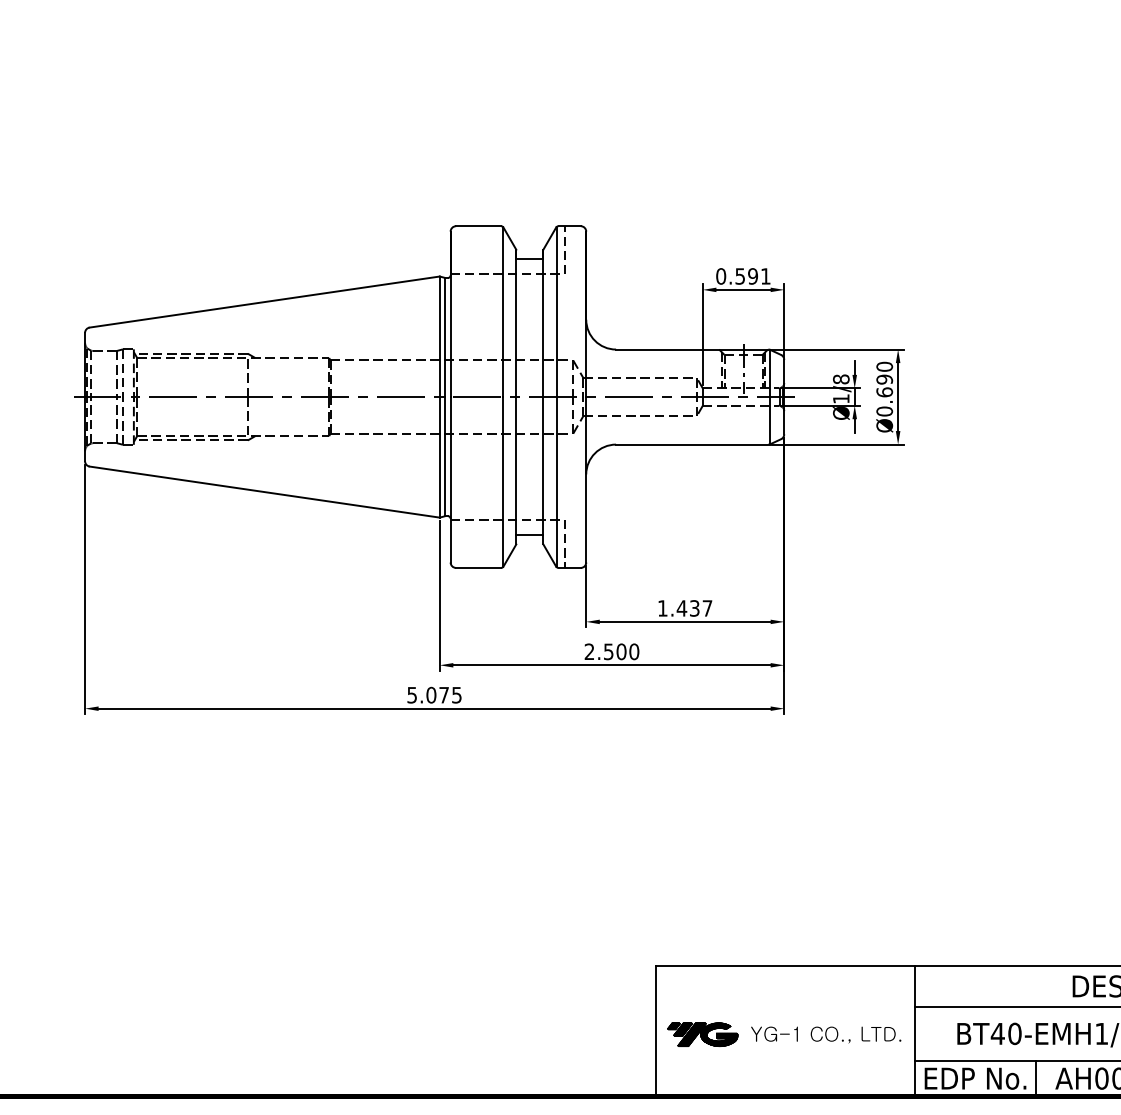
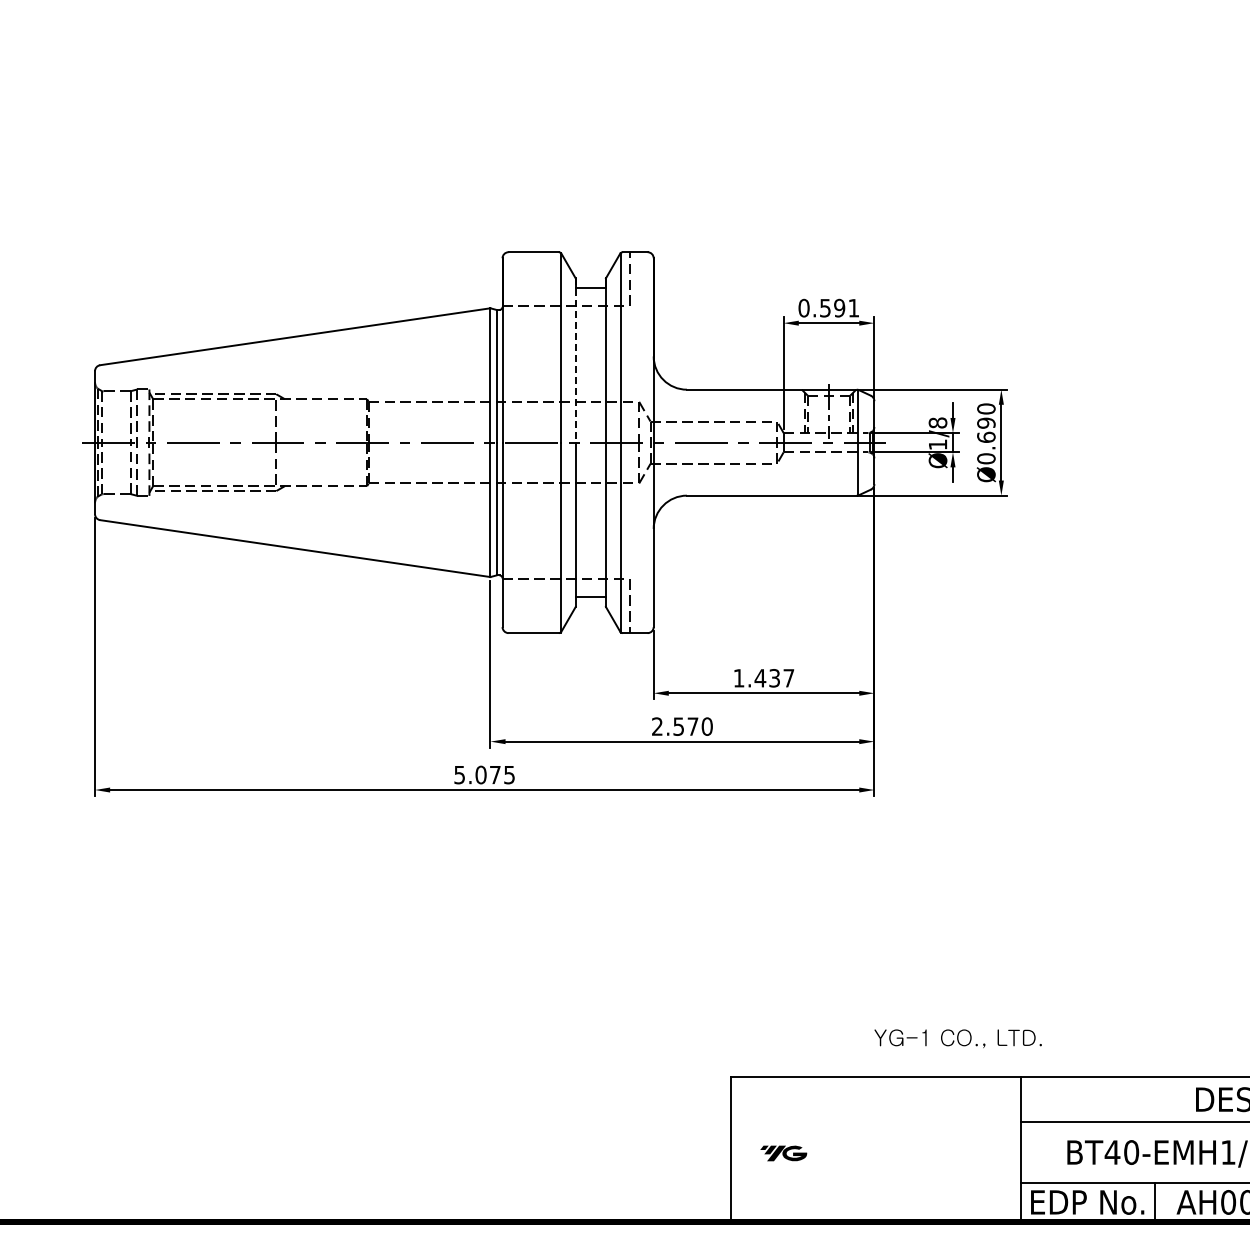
line: (516, 324) -> (575, 361), solid -> dashed
text: (621, 651) -> (692, 726), 2.500 -> 2.570
part: (702, 1034) -> (783, 1153), size x0.6
text: (825, 1034) -> (957, 1038), moved

